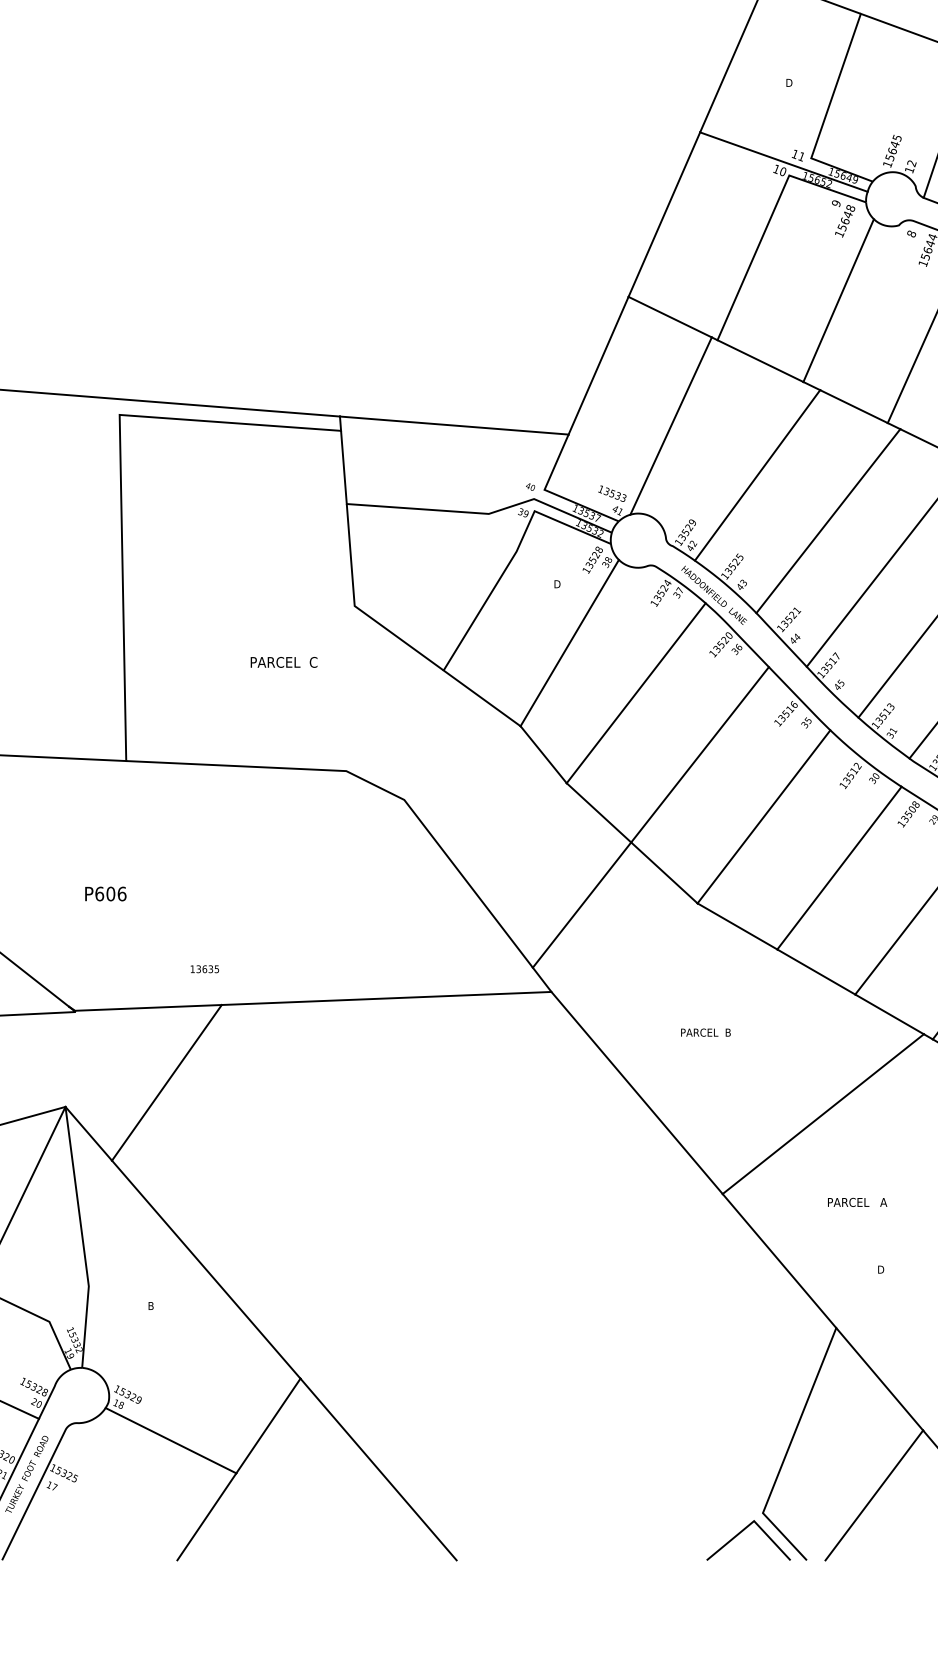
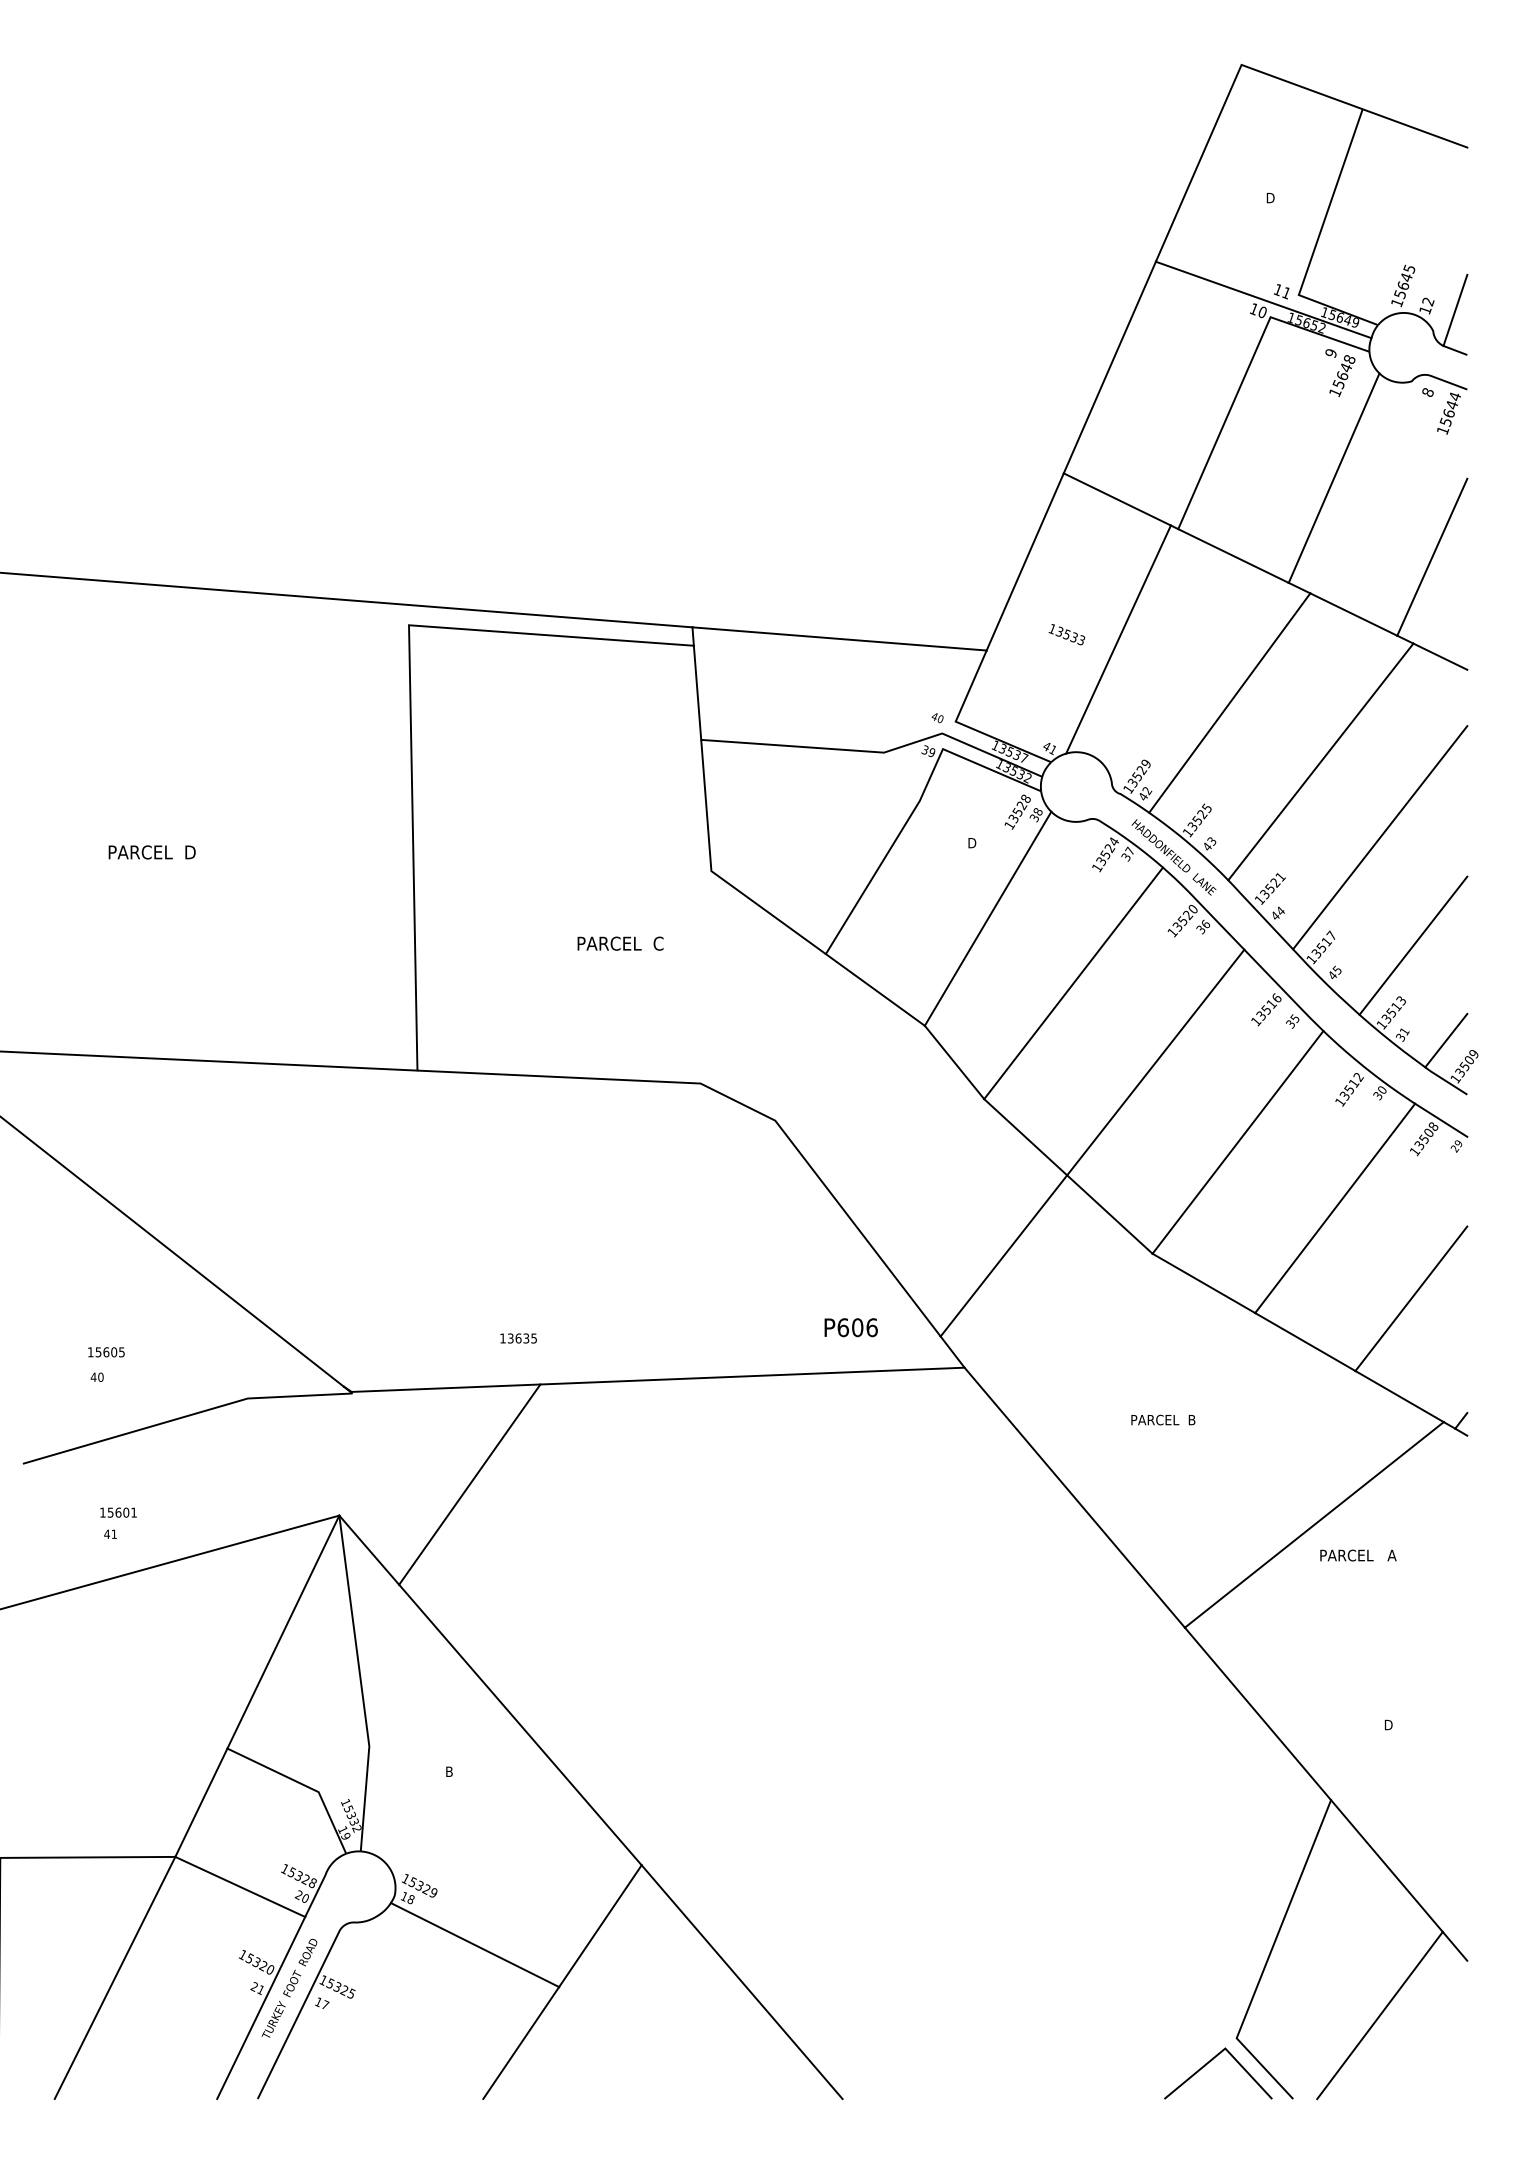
text: (612, 493) -> (1066, 634), moved
text: (105, 893) -> (850, 1327), moved
text: (857, 1202) -> (1358, 1555), moved

